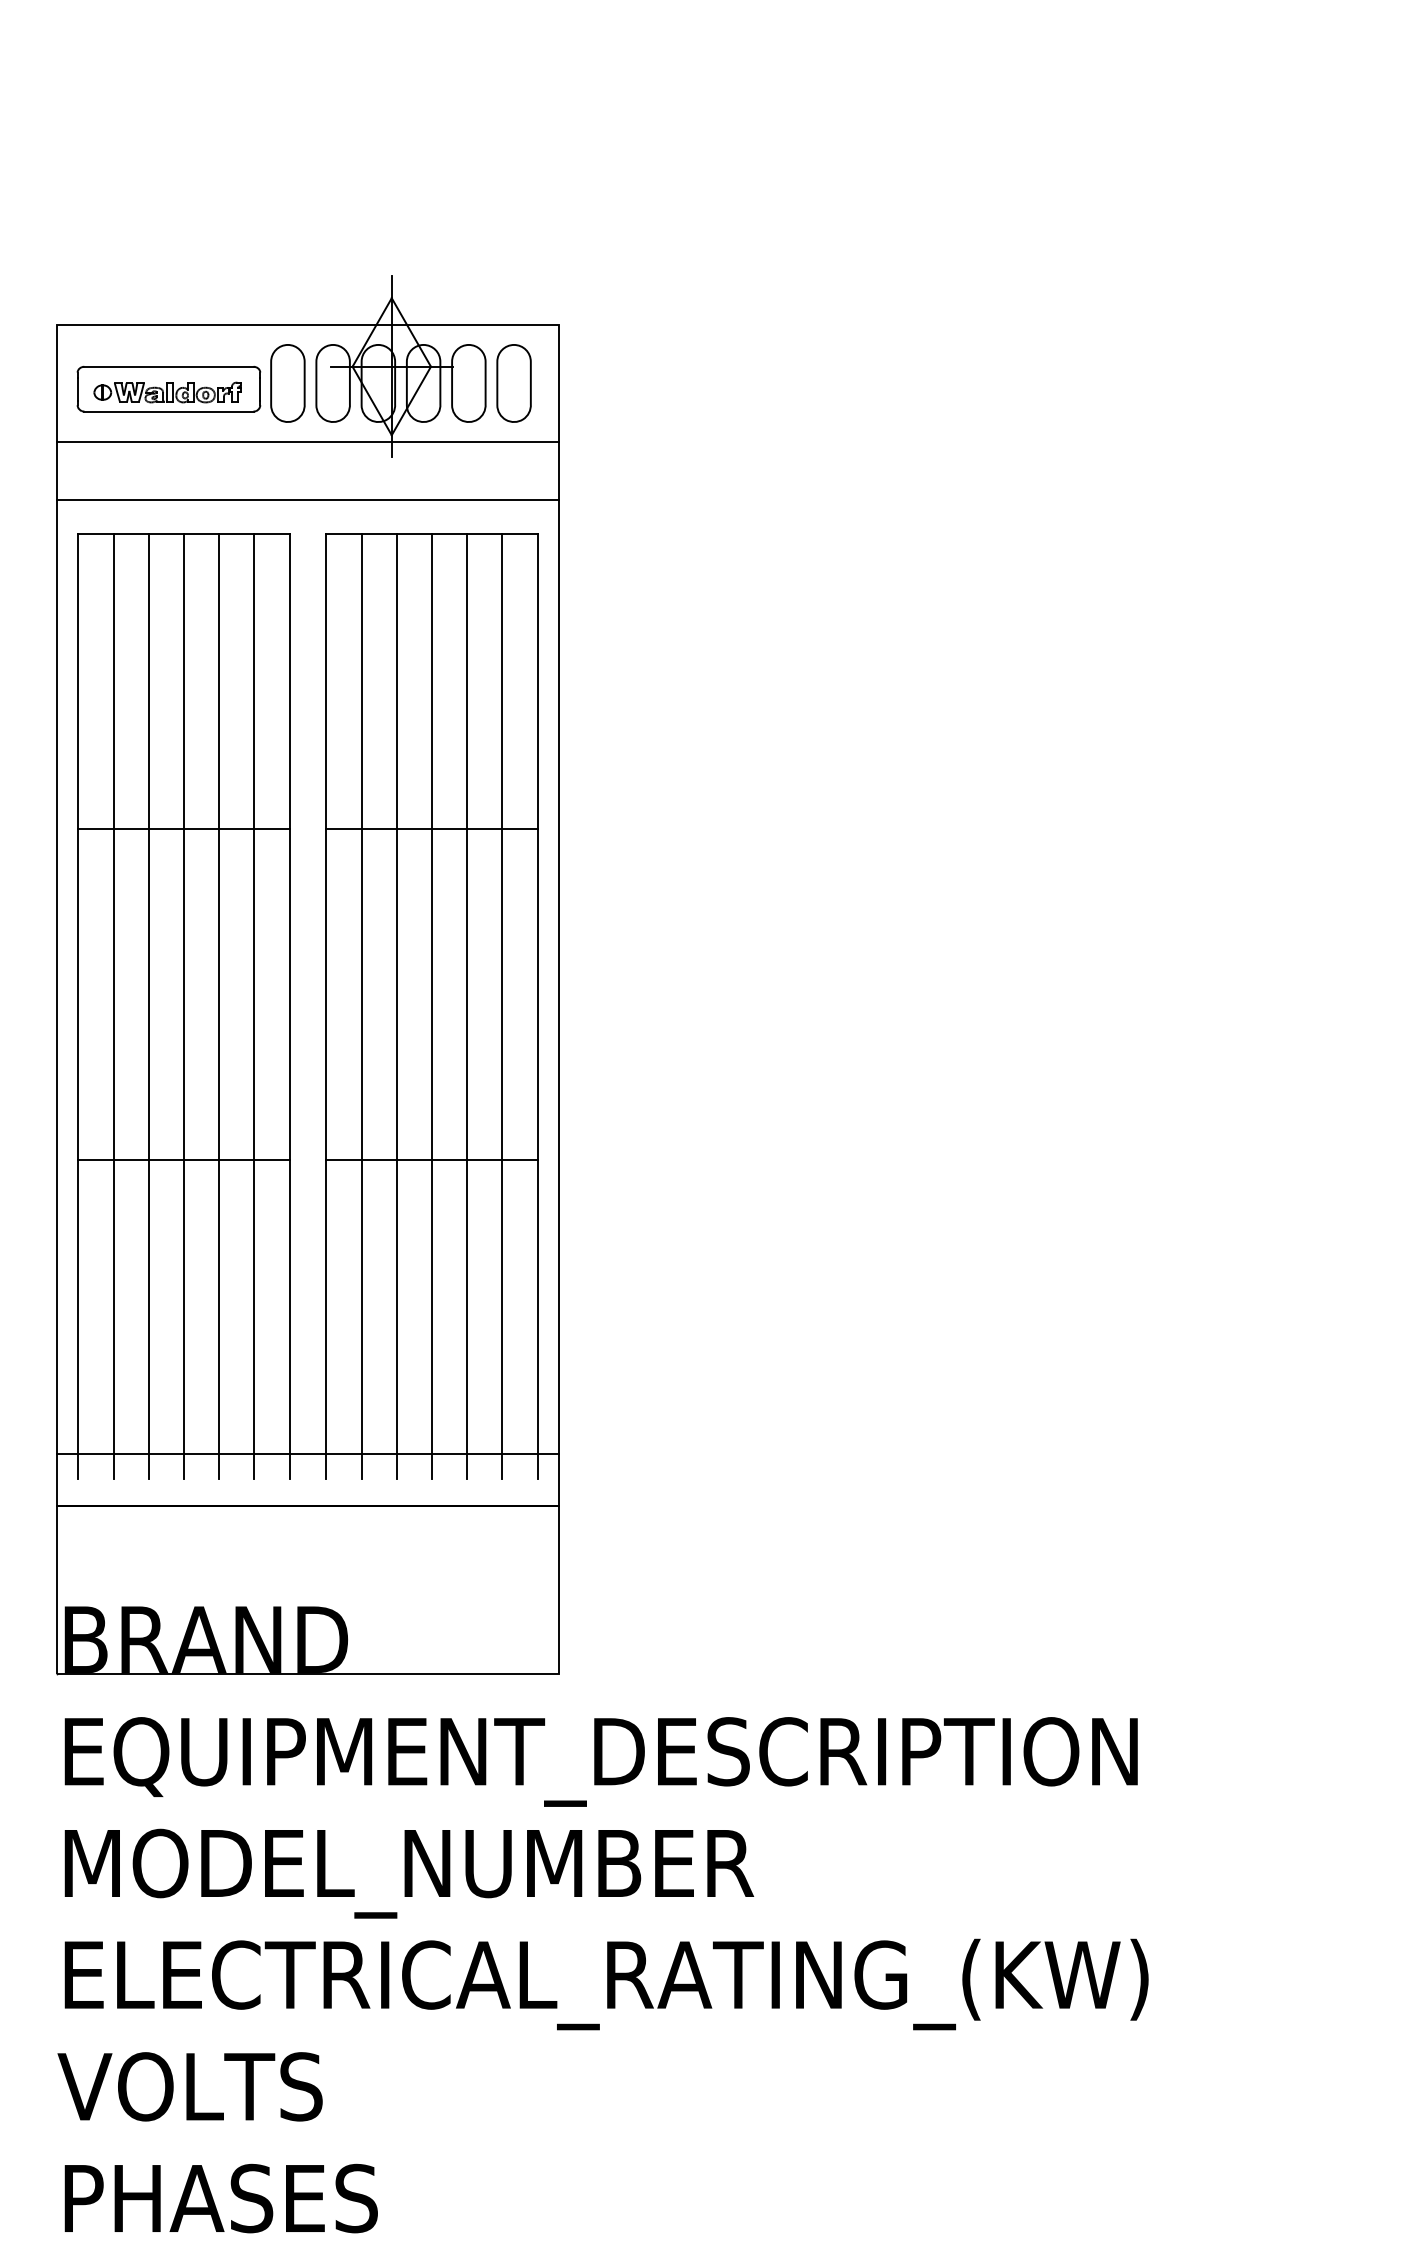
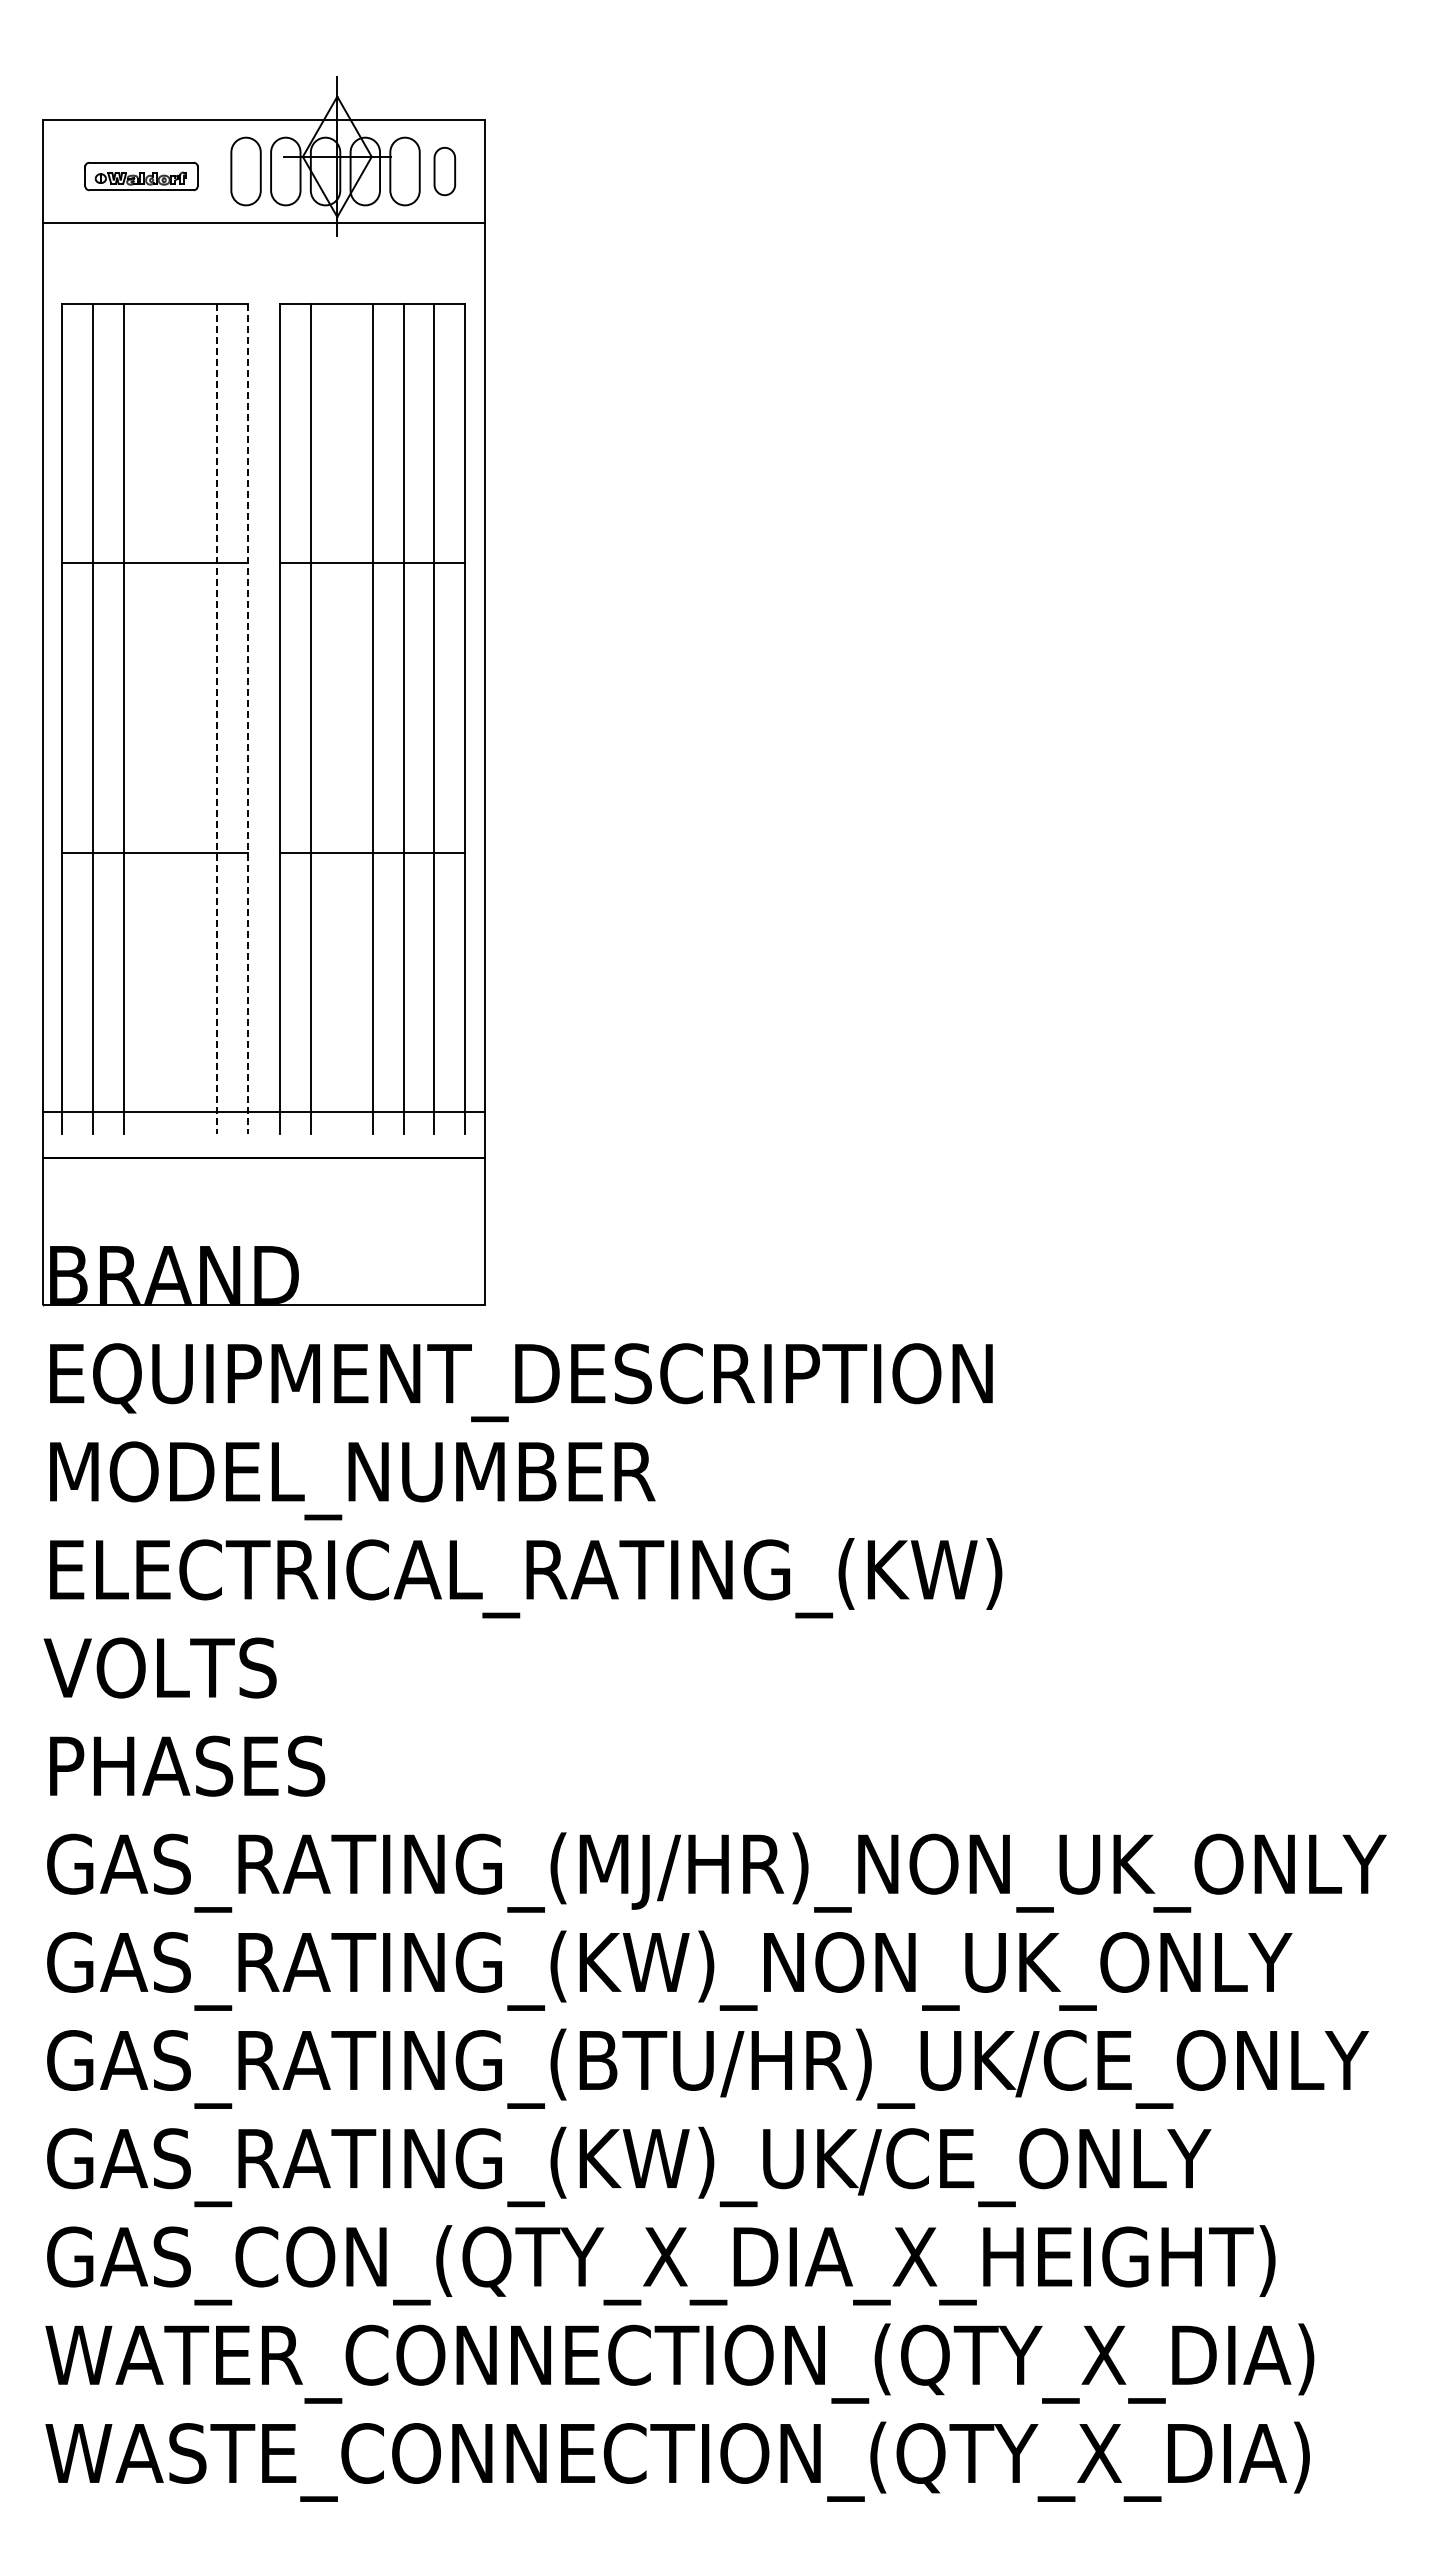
part: (513, 383) -> (444, 171), size x0.7
part: (168, 389) -> (141, 176), size x0.7
line: (307, 499) -> (263, 273), removed
line: (183, 1006) -> (154, 718), removed
line: (218, 1006) -> (185, 718), removed
line: (396, 1006) -> (341, 718), removed
line: (254, 1007) -> (216, 719), solid -> dashed
line: (289, 1007) -> (247, 719), solid -> dashed

